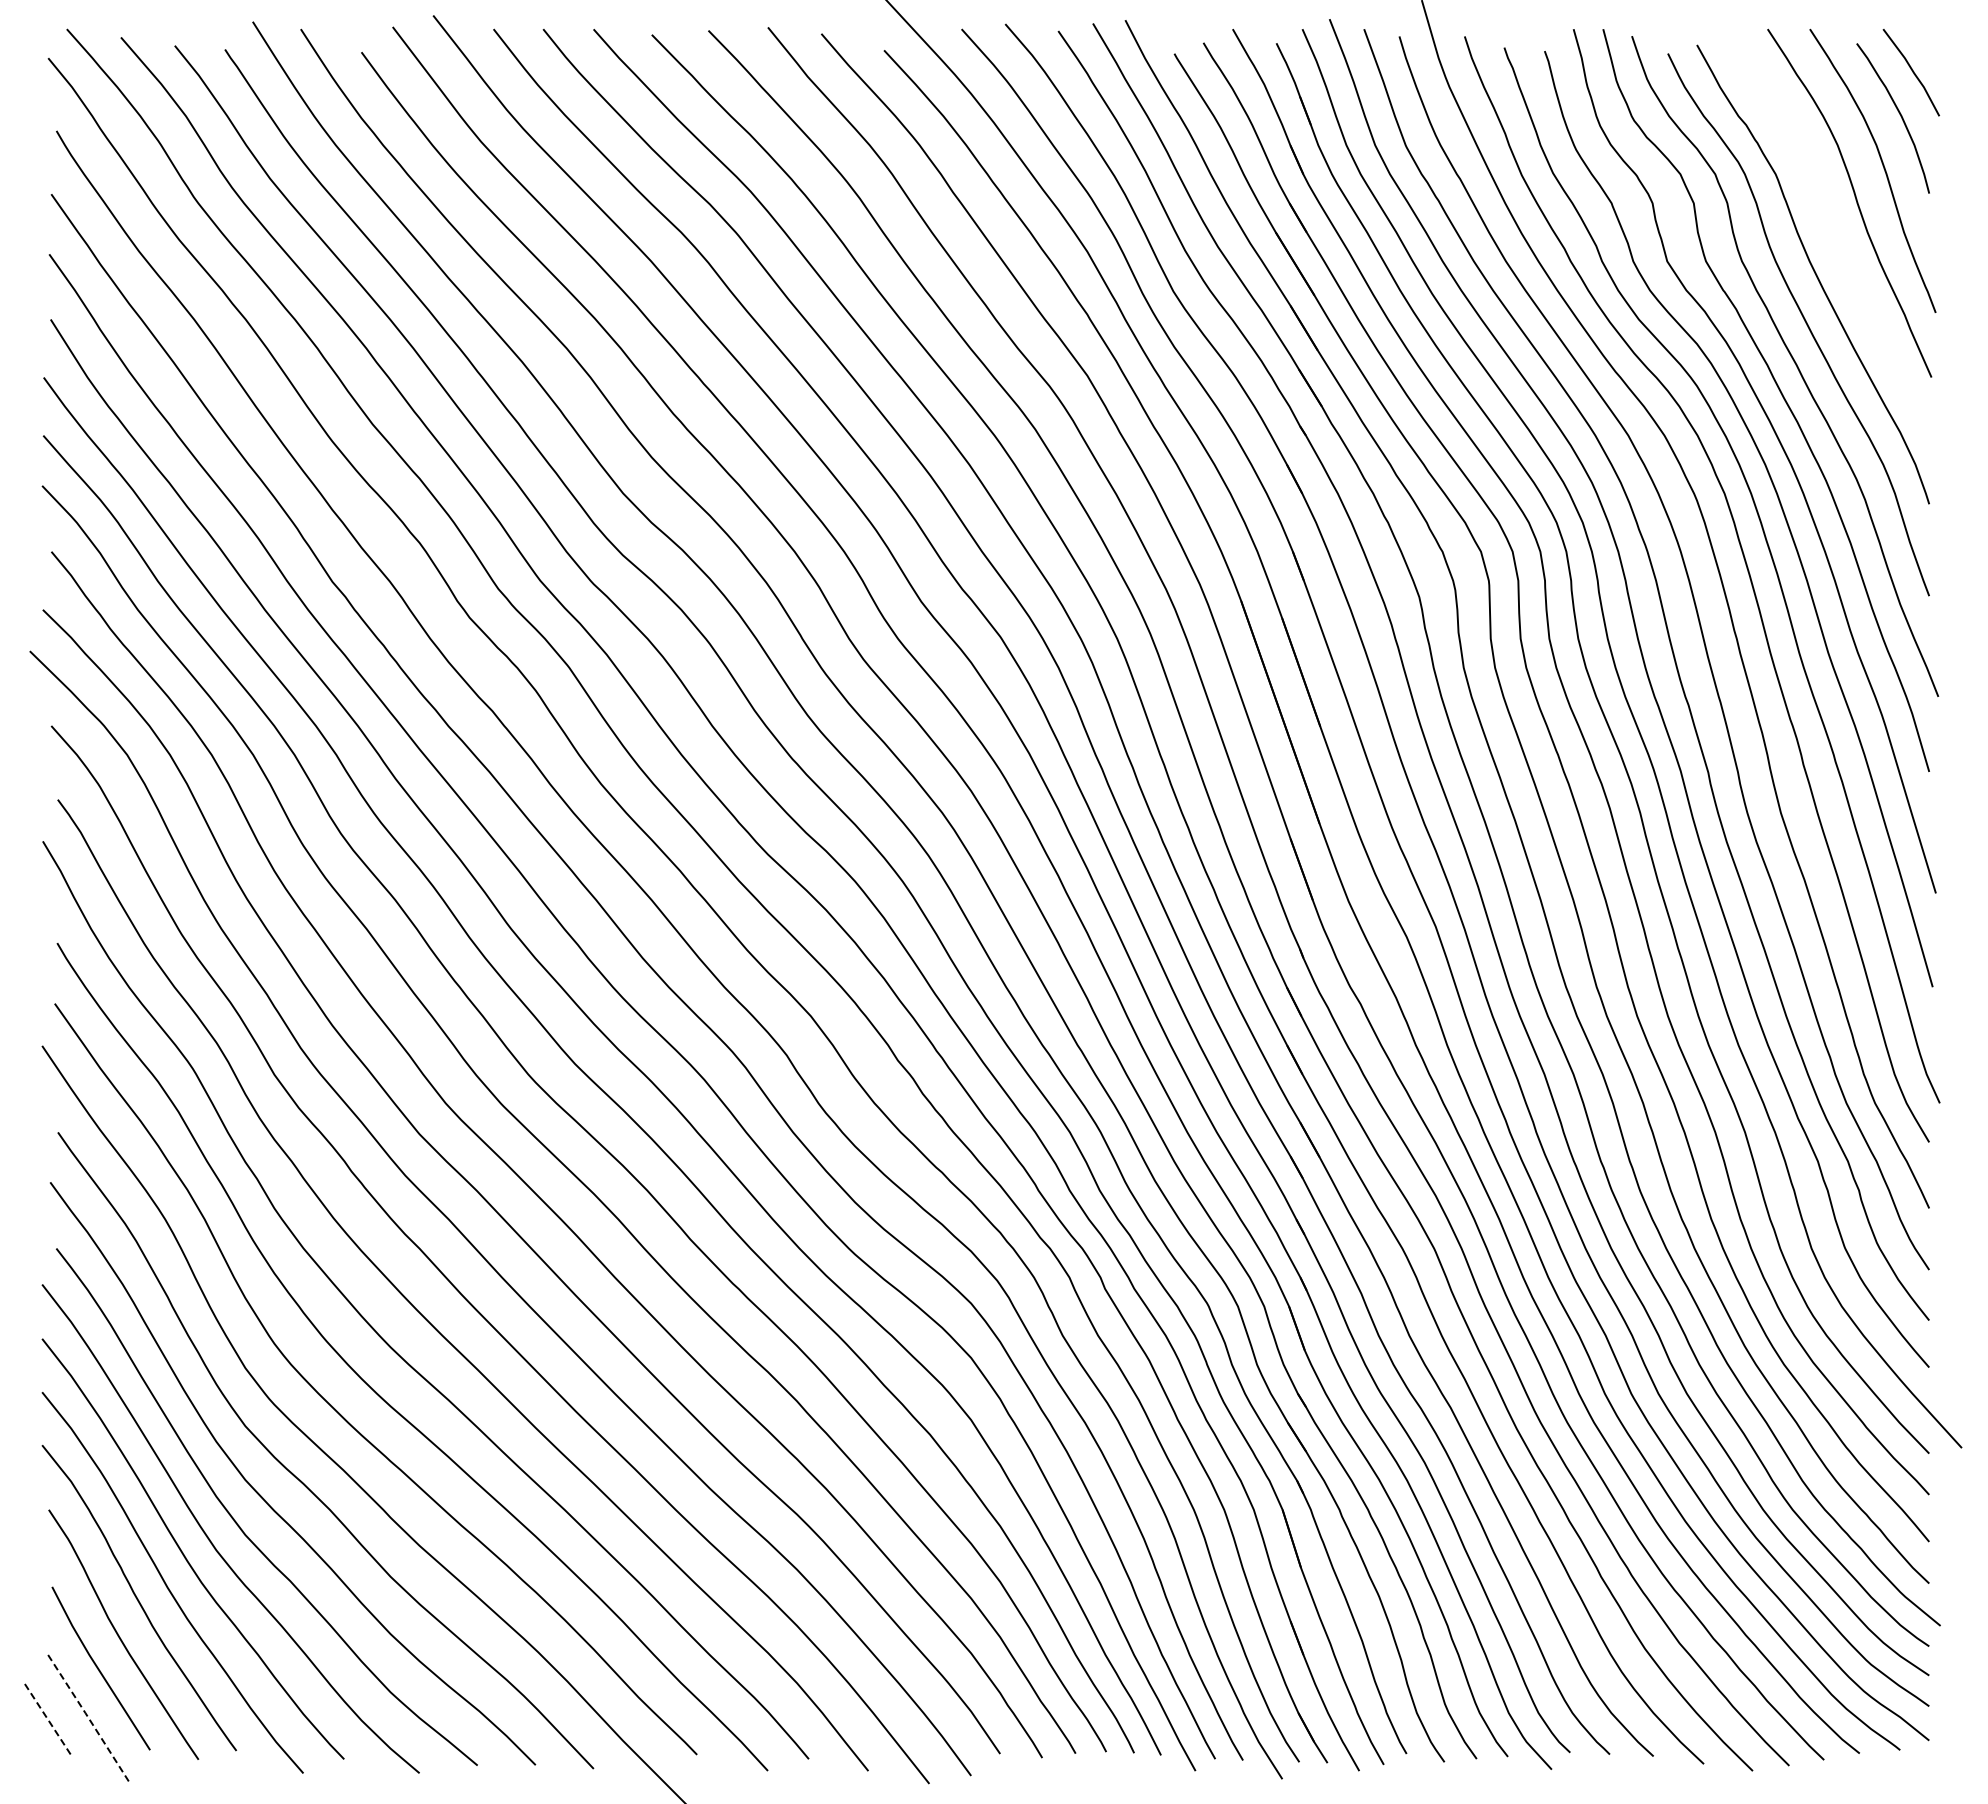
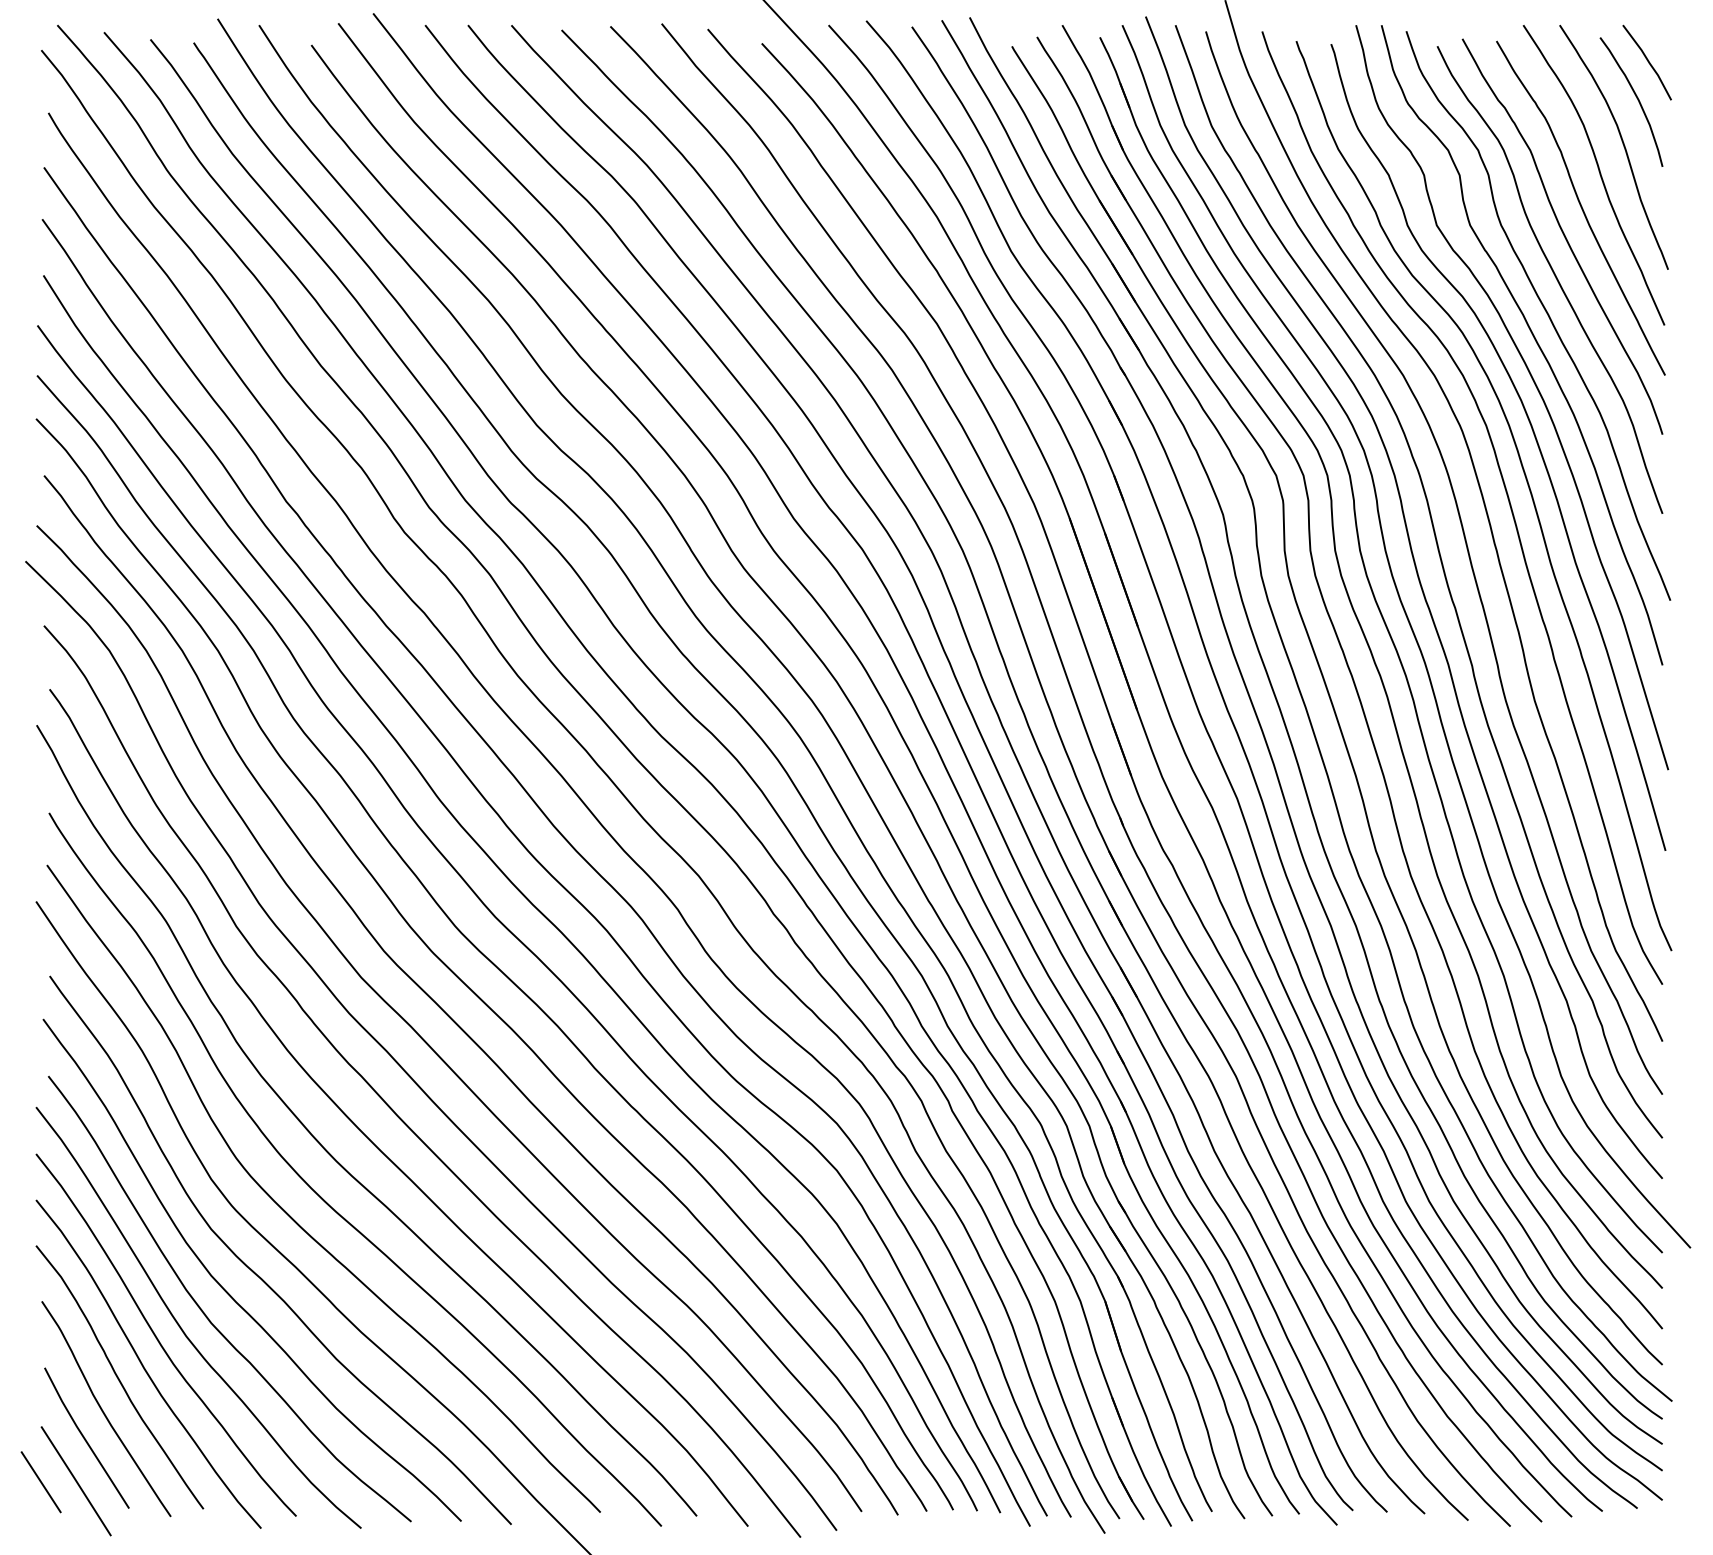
curve: (1834, 241) -> (1580, 208), added
line: (88, 1718) -> (76, 1481), dashed -> solid
line: (48, 1720) -> (41, 1482), dashed -> solid

